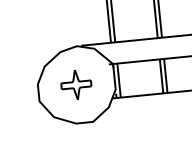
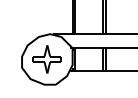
part: (75, 85) -> (46, 59), size x1.43

